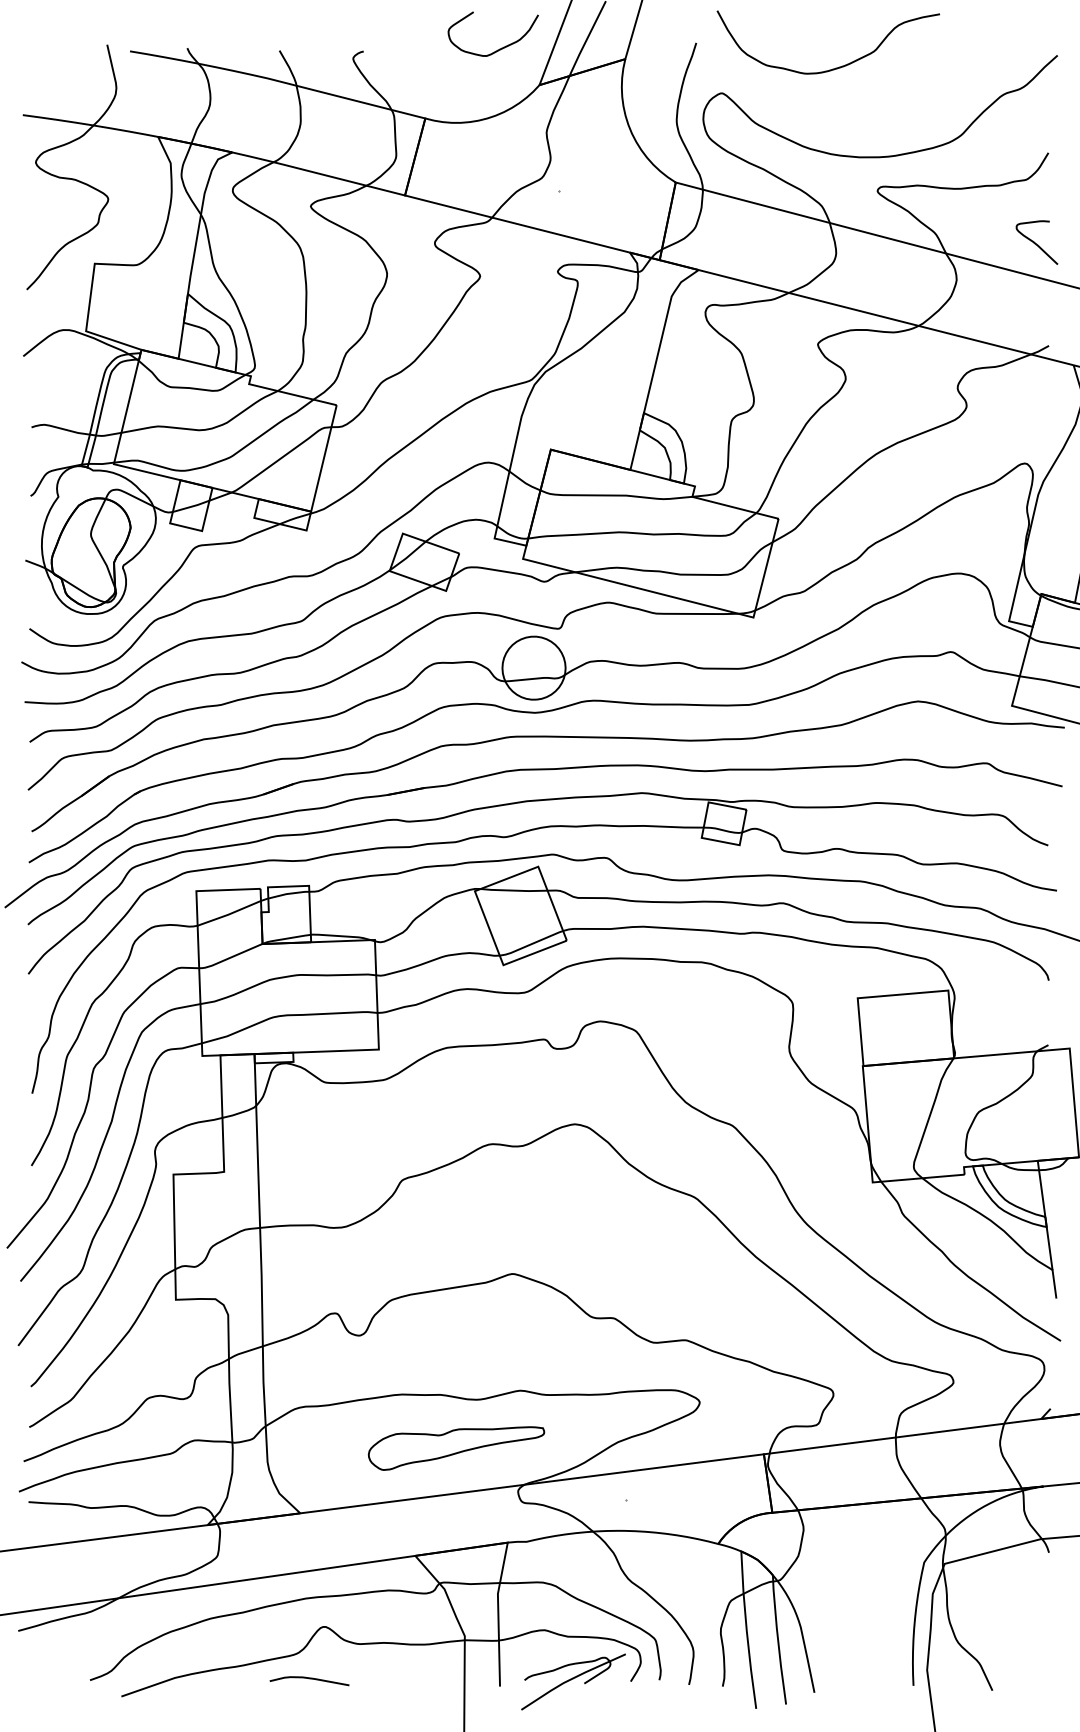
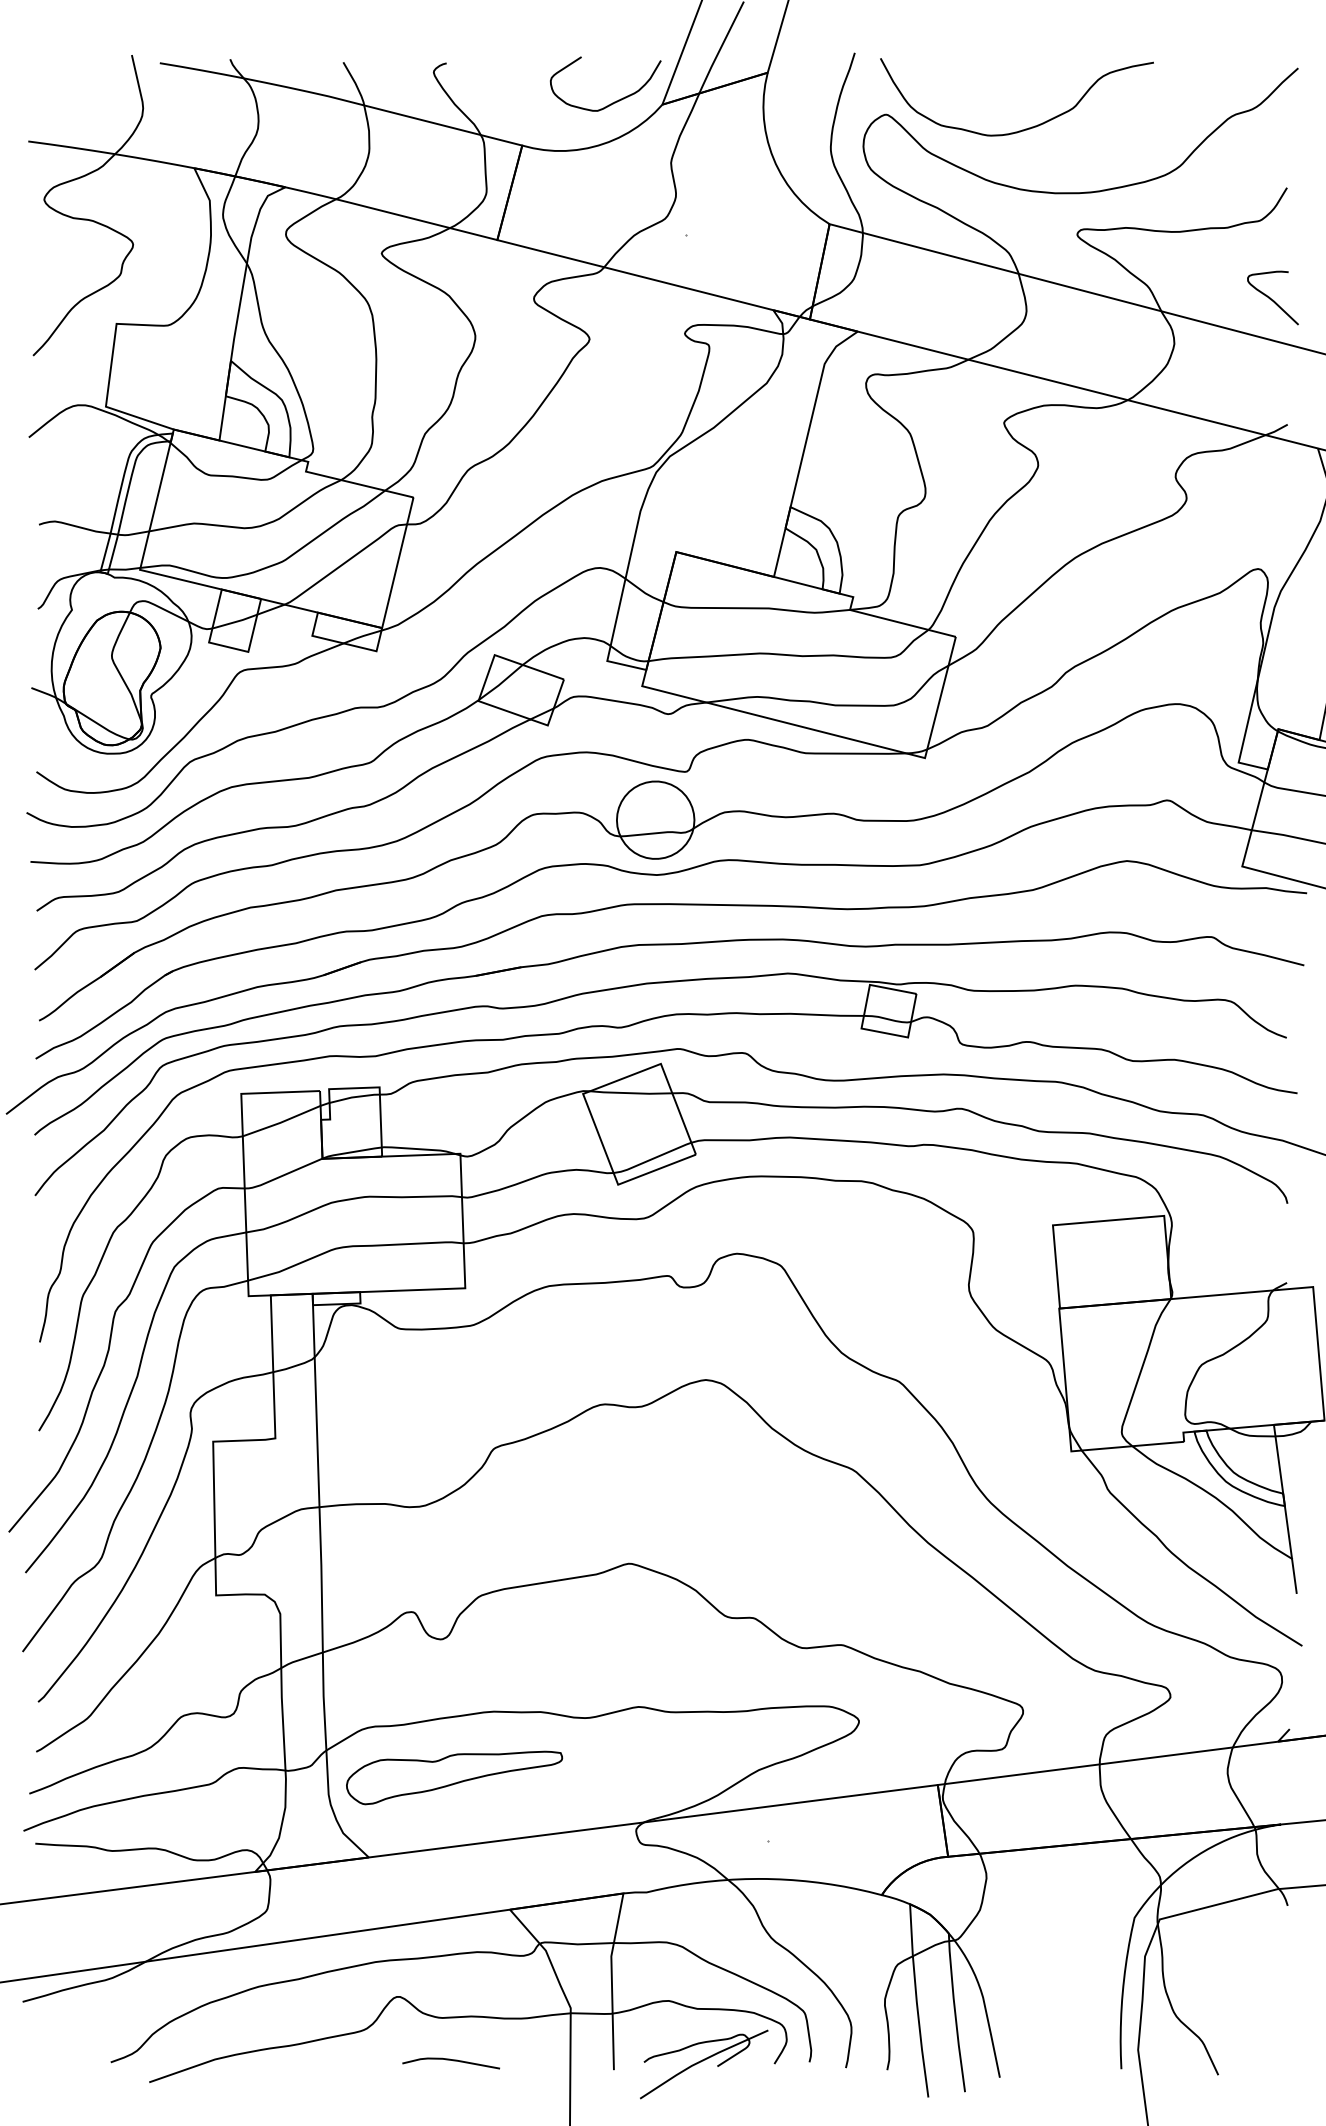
curve: (500, 48) -> (614, 101), moved
curve: (835, 67) -> (1025, 128), moved
part: (456, 1448) -> (454, 1777), moved
curve: (311, 1679) -> (453, 2061), moved

